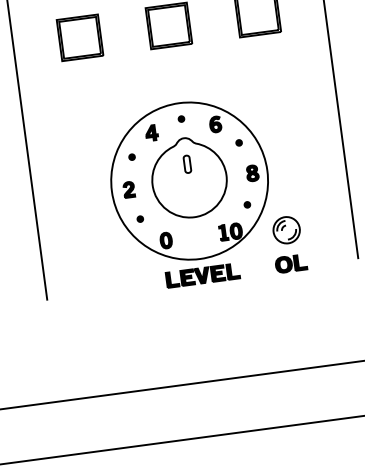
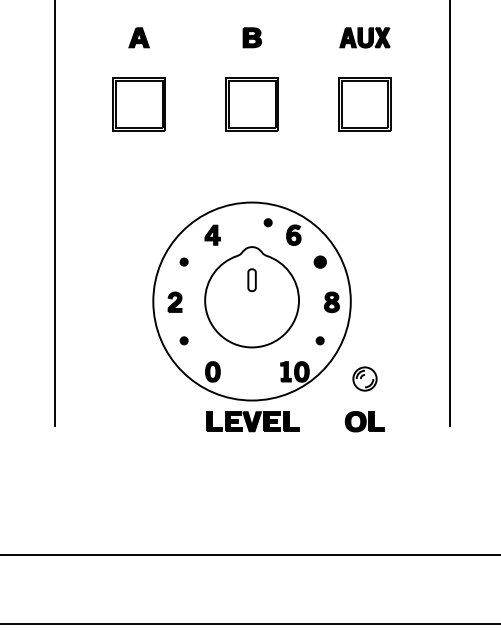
part: (180, 118) -> (267, 222), moved
part: (238, 142) -> (319, 261), size x1.6
part: (286, 229) -> (364, 378), size x0.7

